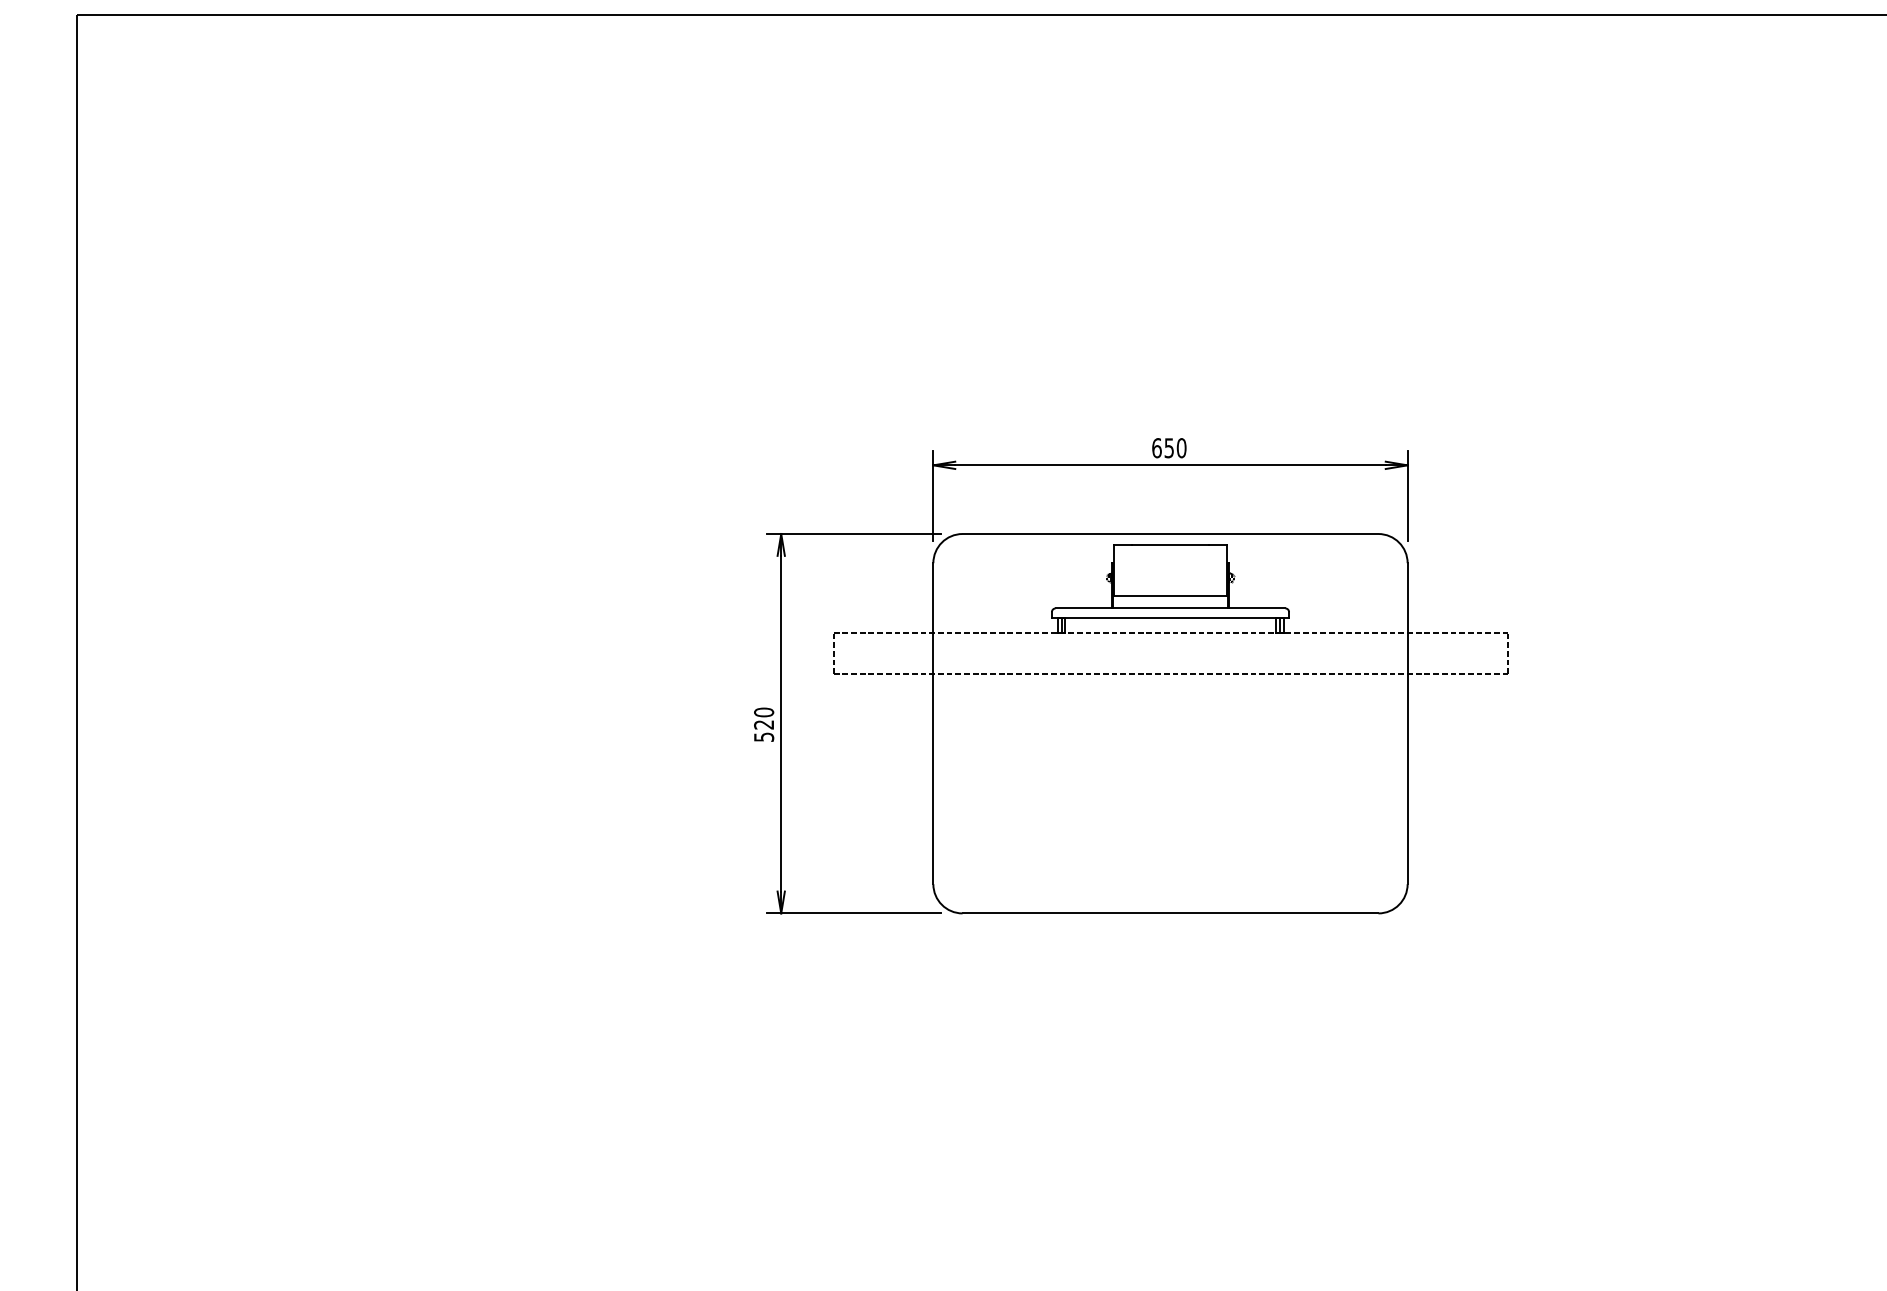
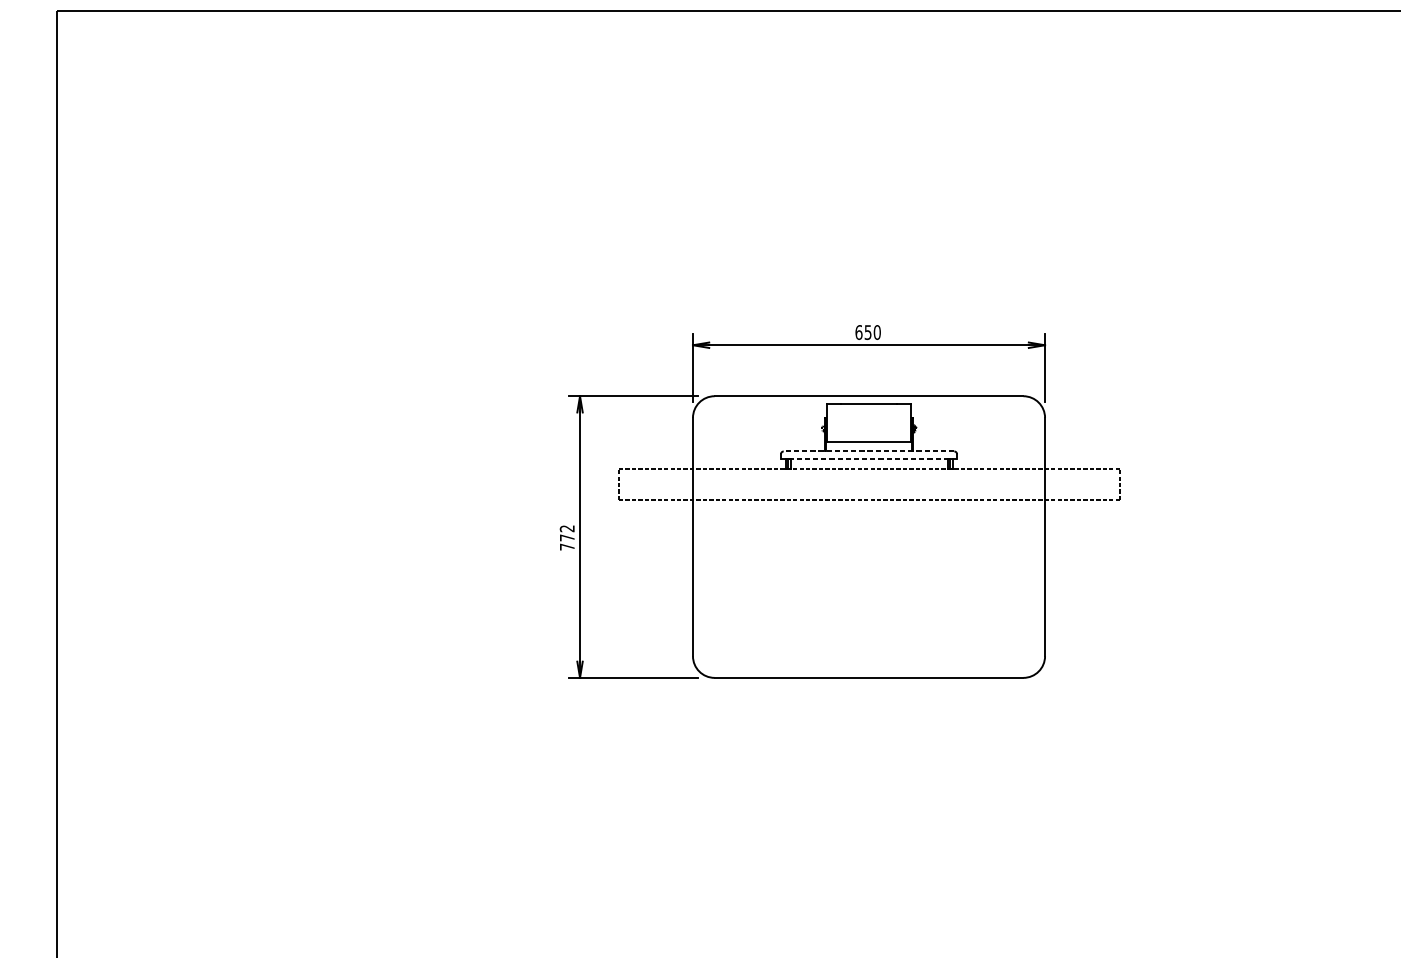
line: (1170, 608) -> (869, 451), solid -> dashed
line: (1170, 617) -> (869, 458), solid -> dashed
text: (764, 724) -> (567, 537), 520 -> 772

